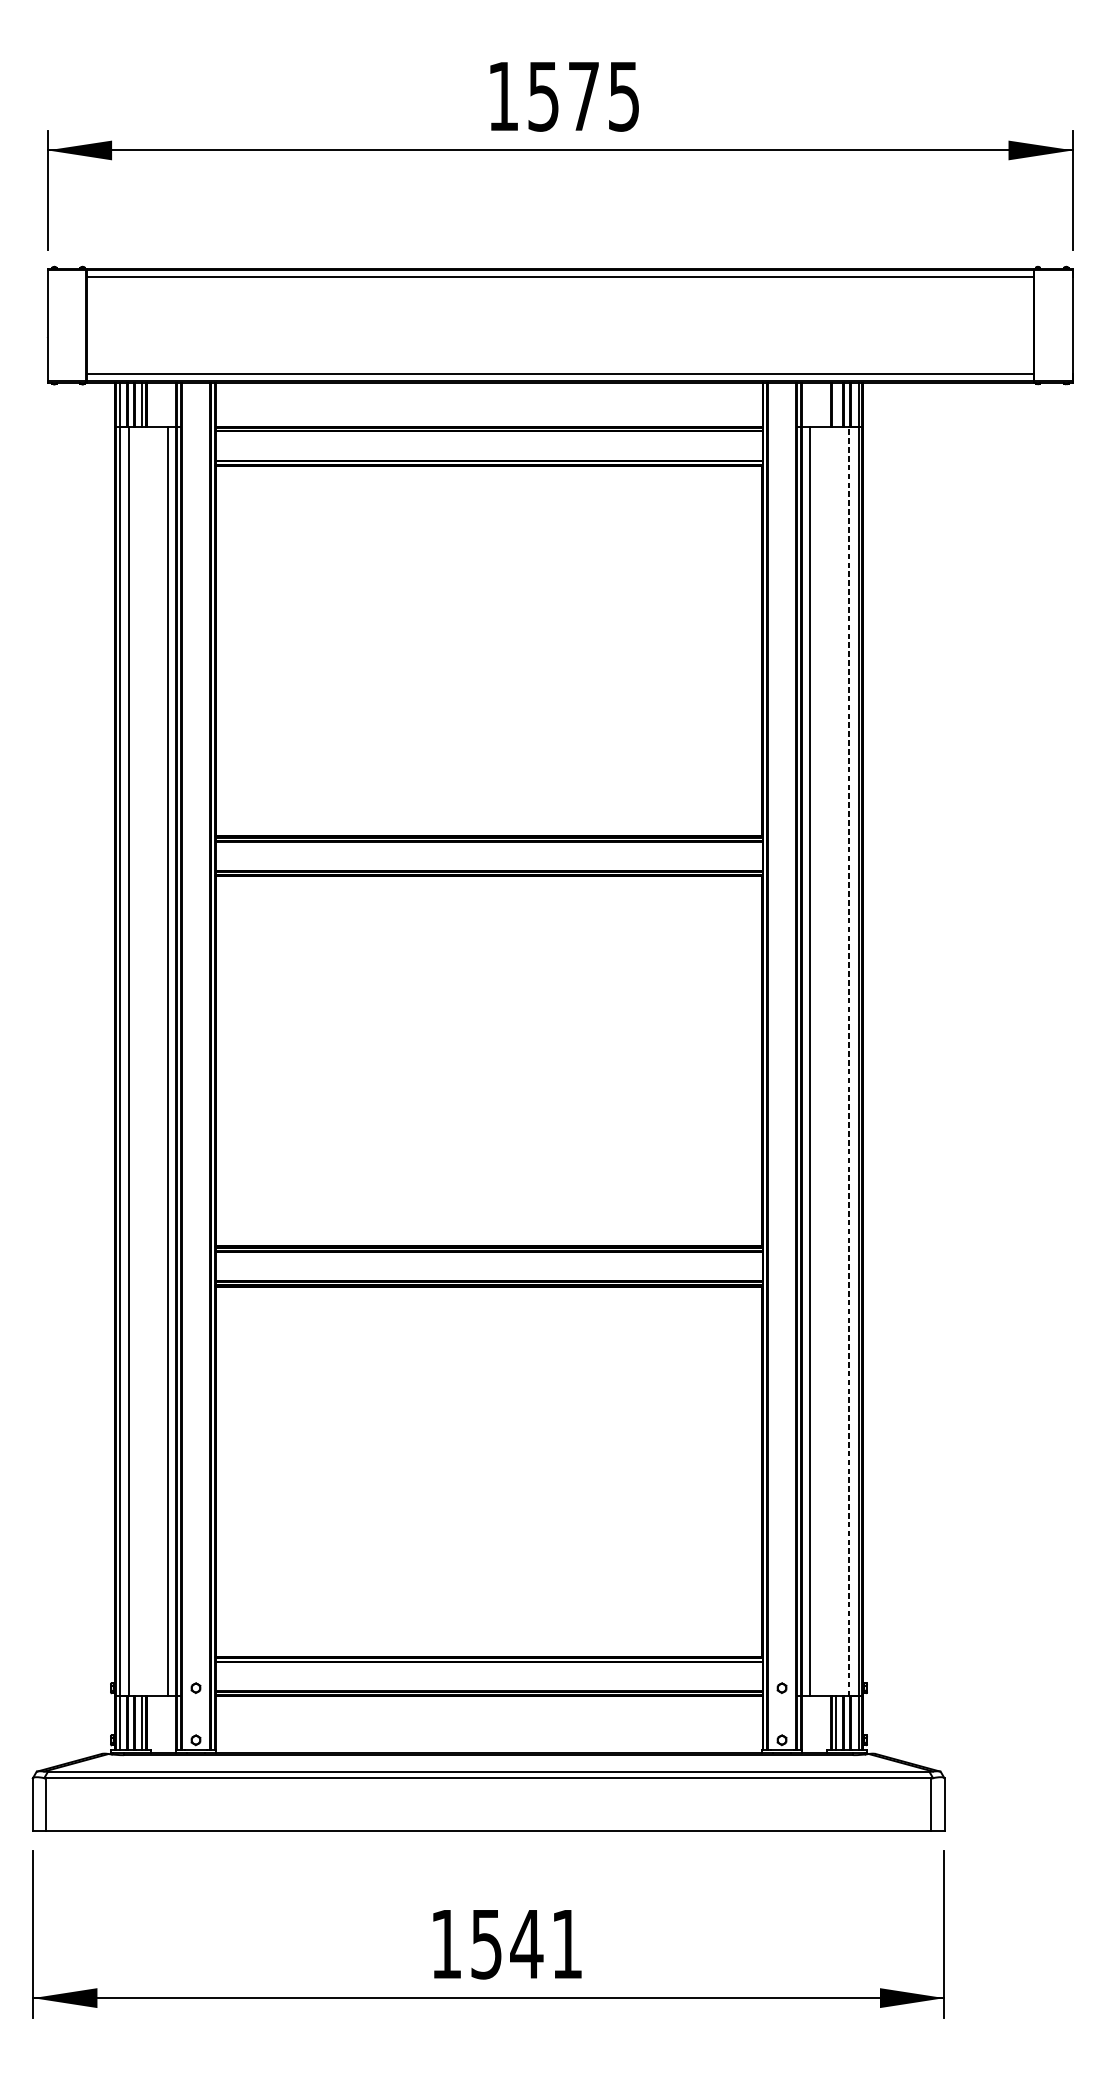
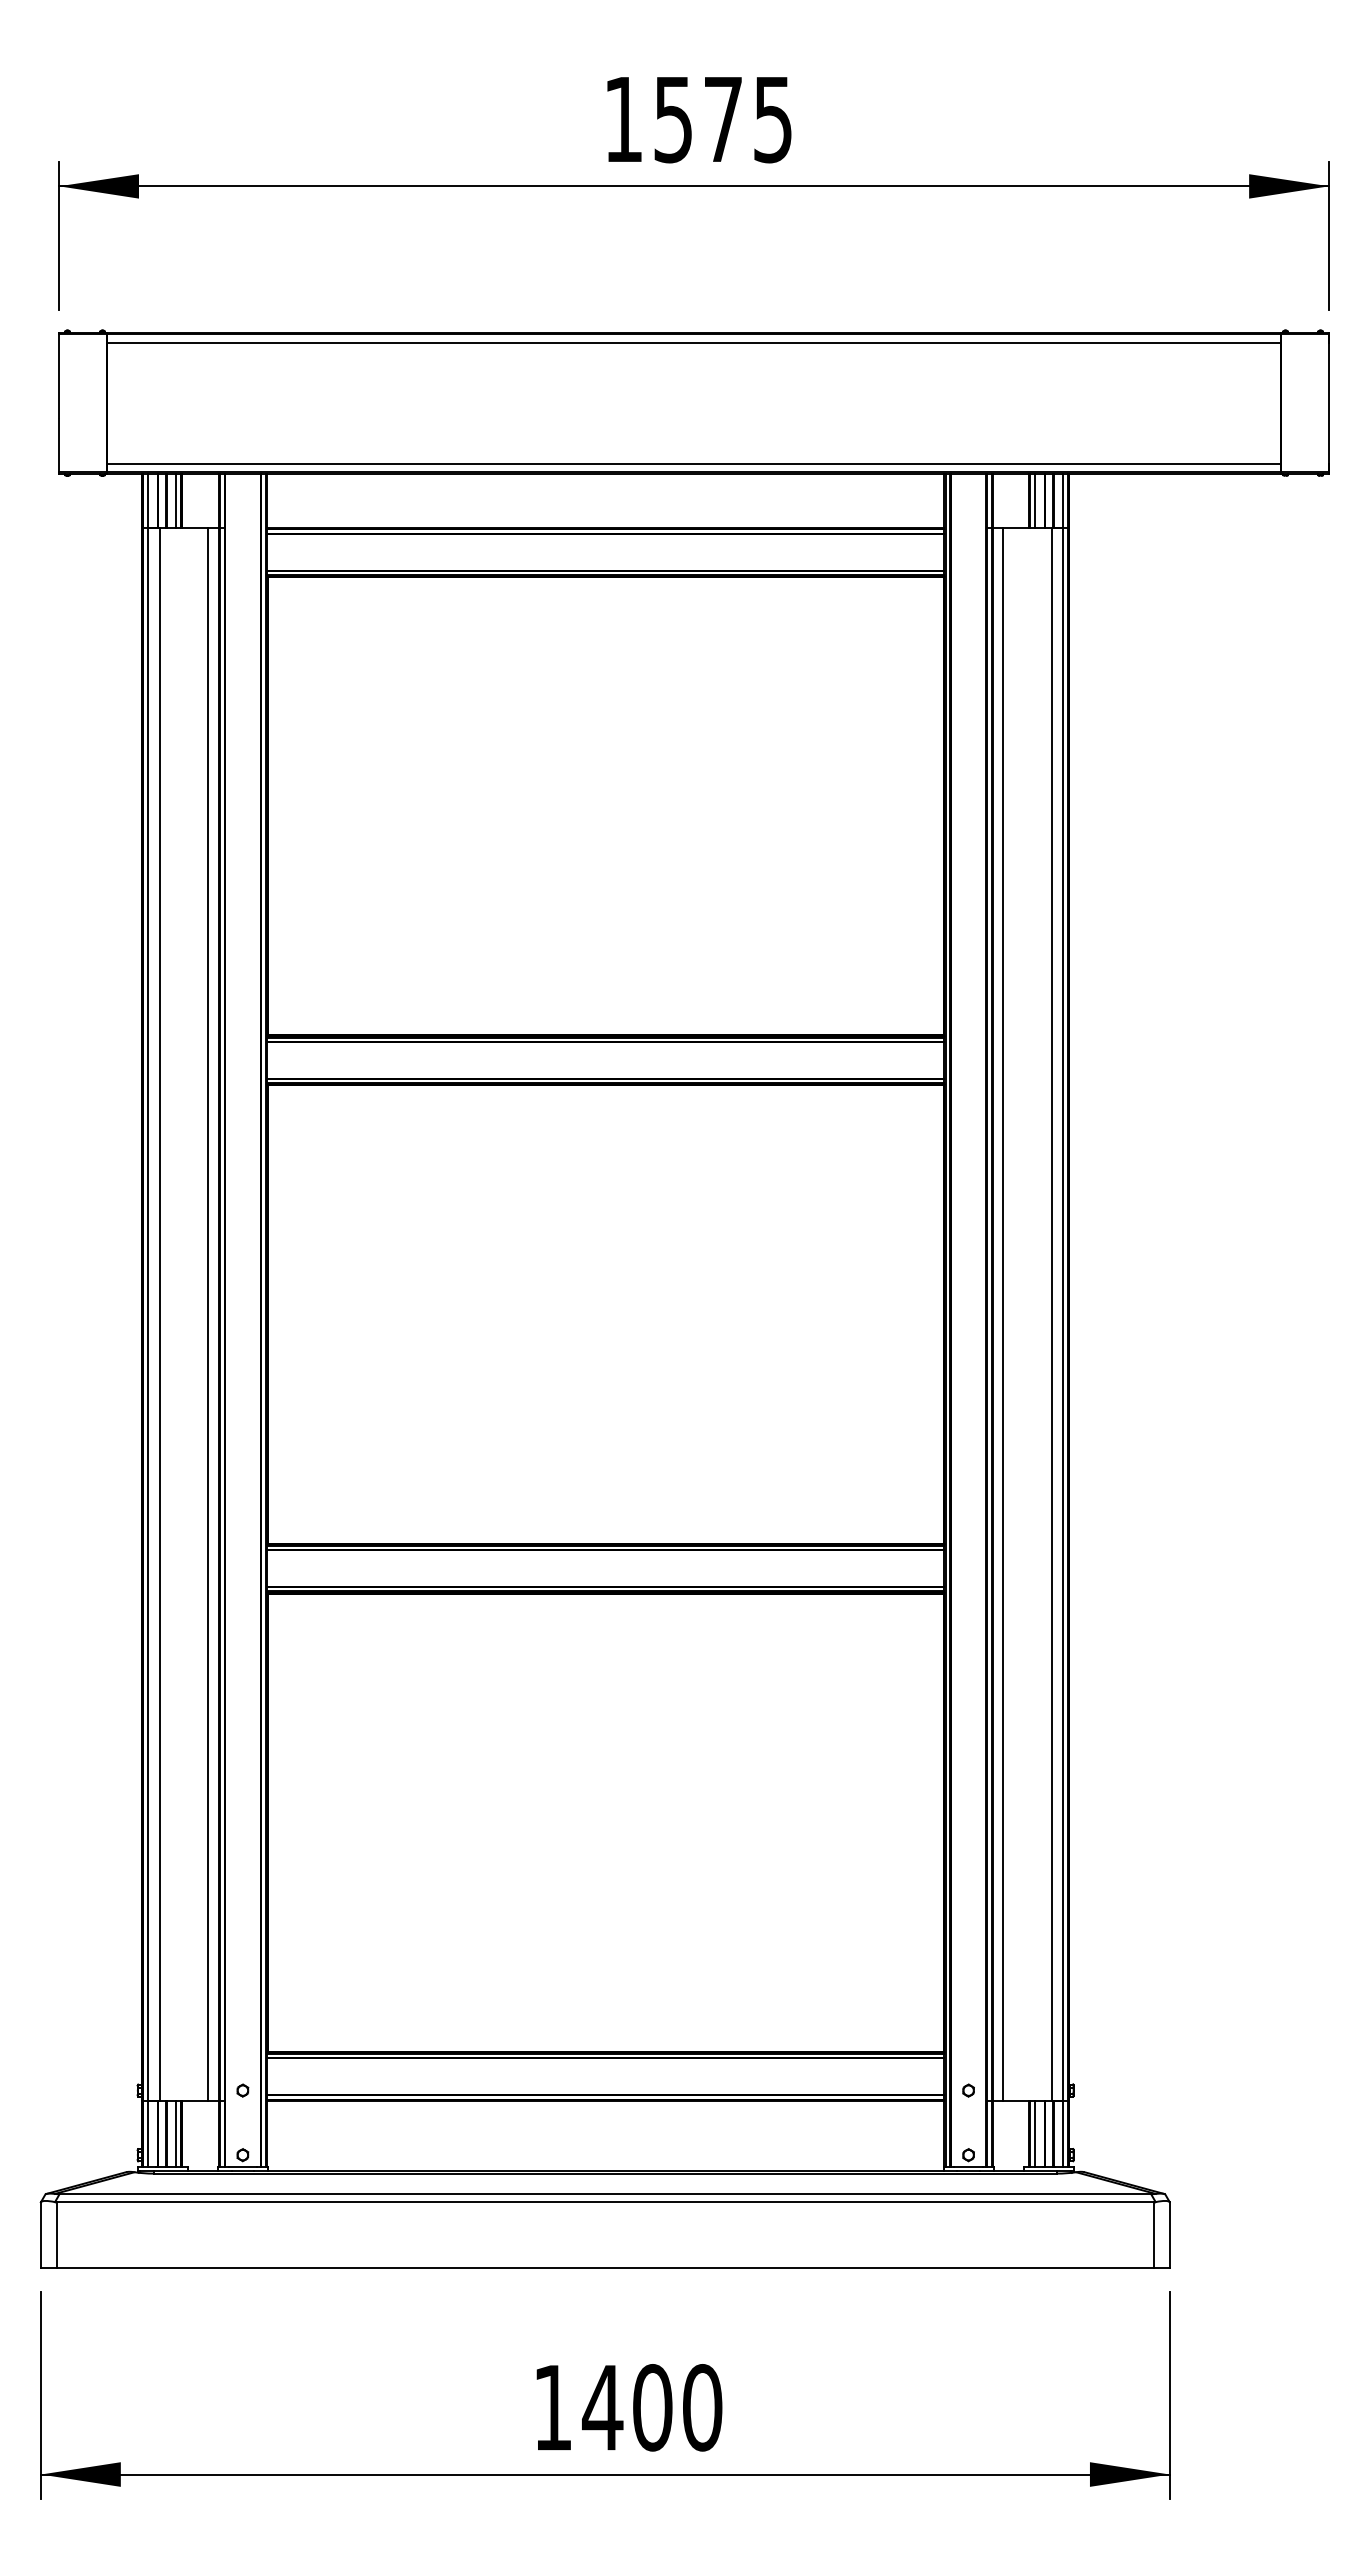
line: (836, 404) -> (1035, 500), added
line: (848, 1061) -> (1051, 1314), dashed -> solid
text: (526, 1943) -> (652, 2407), 1541 -> 1400

